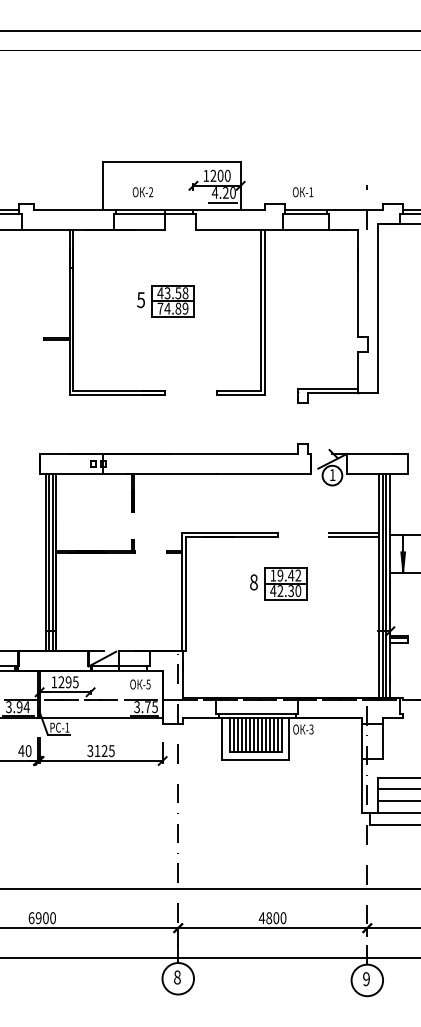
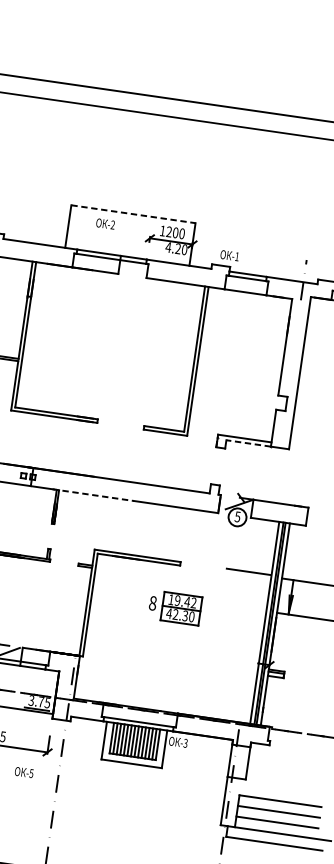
line: (171, 162) -> (133, 214), solid -> dashed
text: (142, 192) -> (105, 224), moved
text: (302, 192) -> (229, 255), moved
line: (222, 202) -> (173, 257), removed
part: (165, 301) -> (109, 338), removed
line: (332, 393) -> (248, 443), solid -> dashed
line: (172, 474) -> (93, 495), solid -> dashed
text: (332, 475) -> (237, 517), 1 -> 5
line: (352, 537) -> (247, 575), removed
text: (140, 684) -> (24, 772), moved

